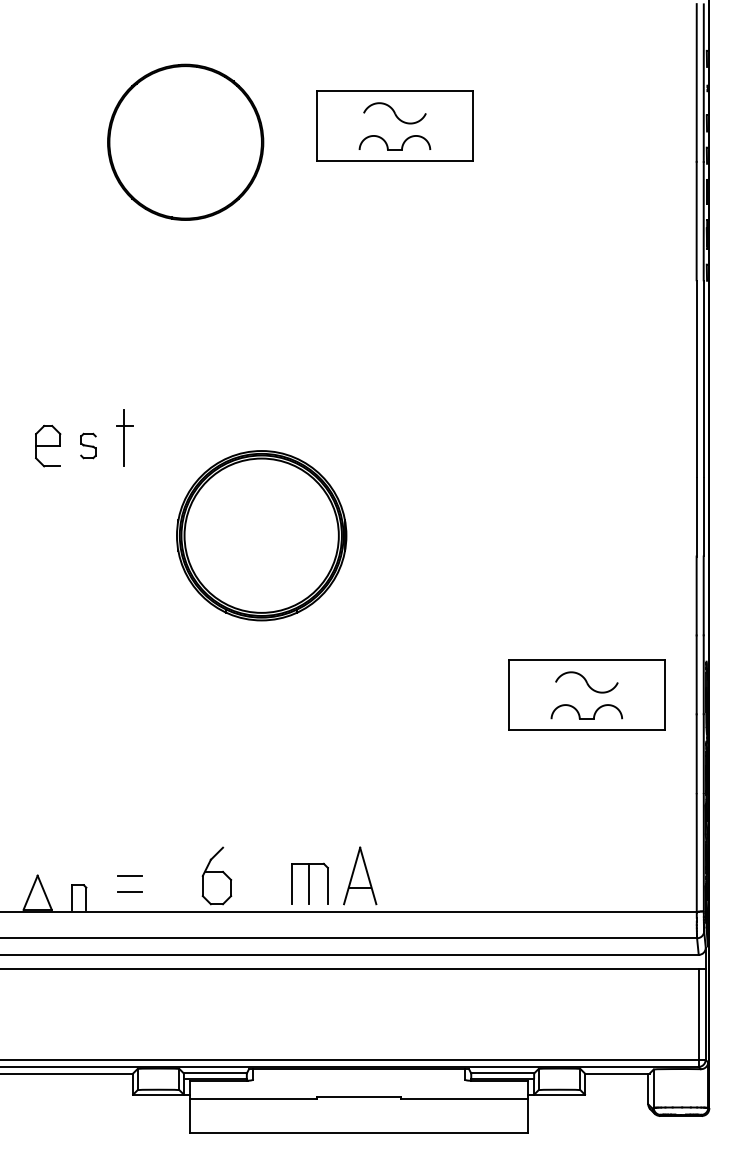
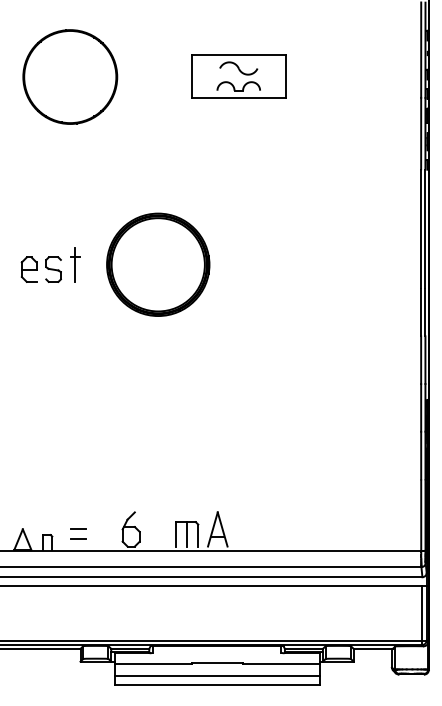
part: (185, 141) -> (70, 76), moved
part: (88, 445) -> (53, 269), size x1.67
part: (262, 535) -> (158, 264), moved
part: (586, 695) -> (354, 420), removed
line: (358, 1117) -> (216, 675), added

